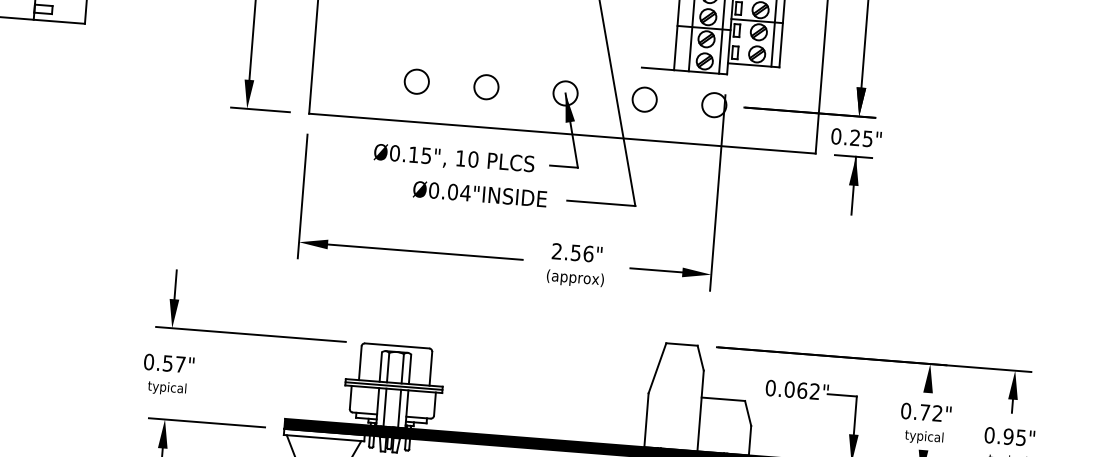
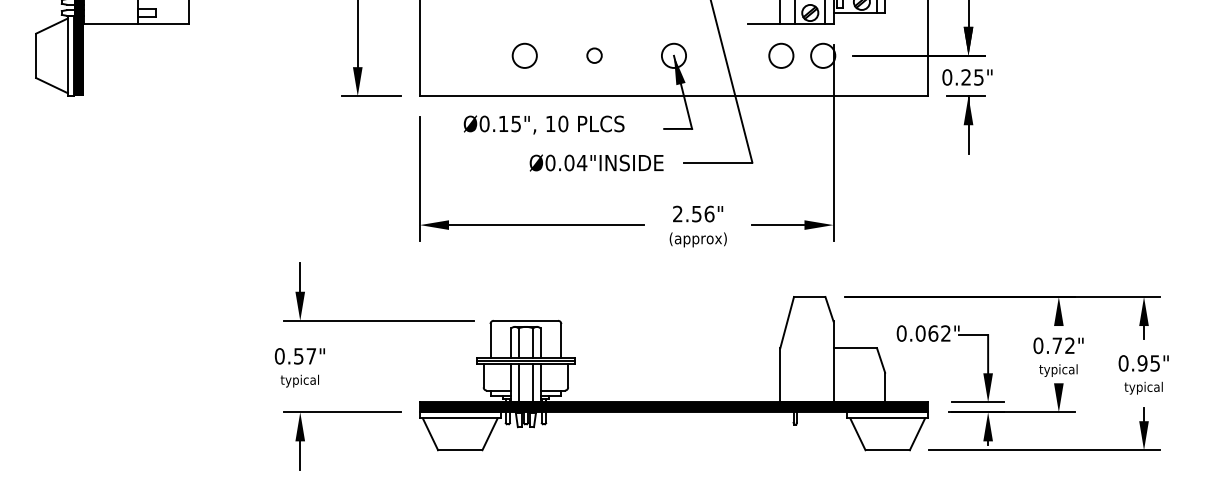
circle: (486, 86) -> (594, 55), size x0.6
circle: (644, 99) -> (781, 55), moved
text: (453, 158) -> (543, 124), moved

